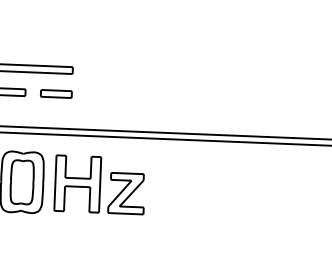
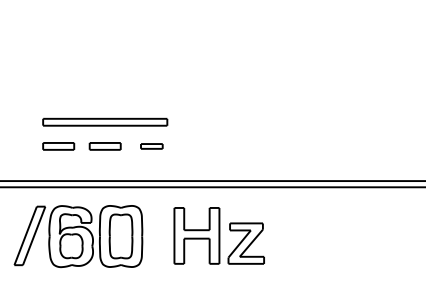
part: (56, 94) -> (151, 146), size x0.7
part: (99, 184) -> (218, 235), moved

